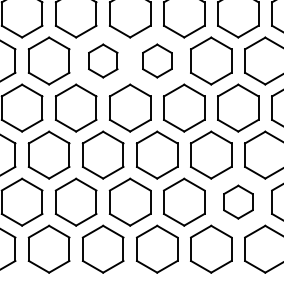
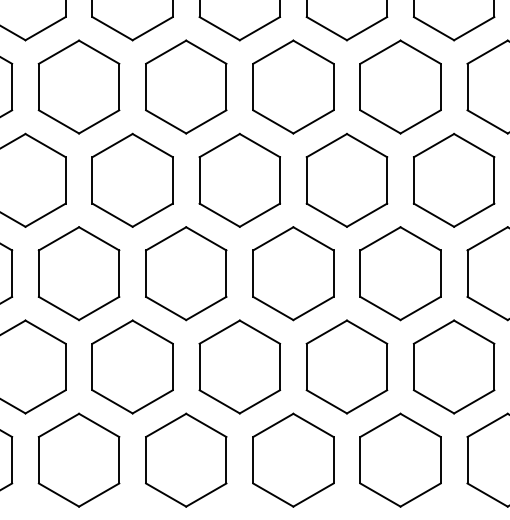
part: (103, 60) -> (186, 85), size x1.43
part: (157, 60) -> (293, 85), size x1.43
part: (238, 201) -> (454, 365), size x1.43

